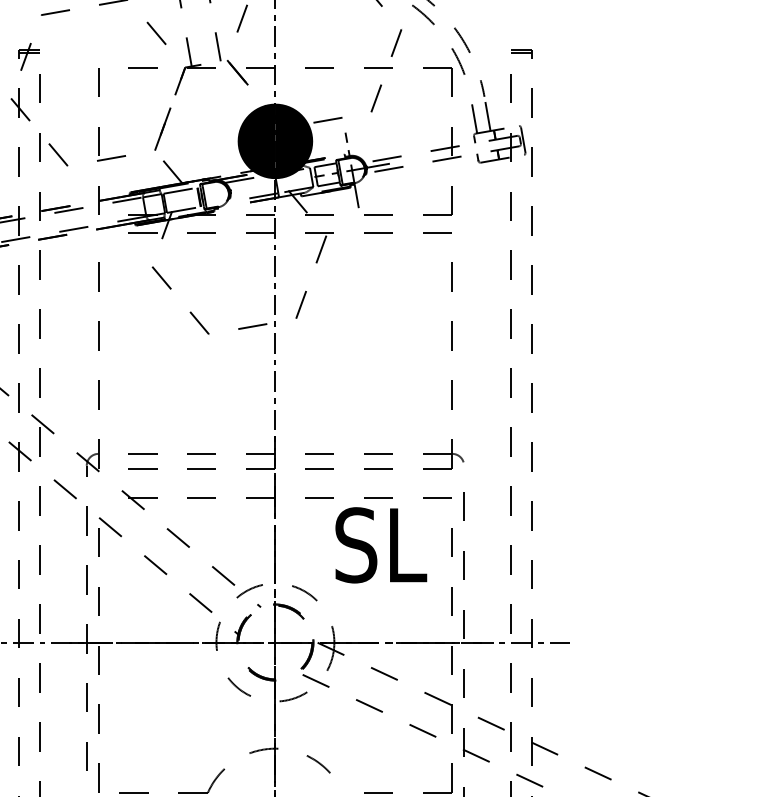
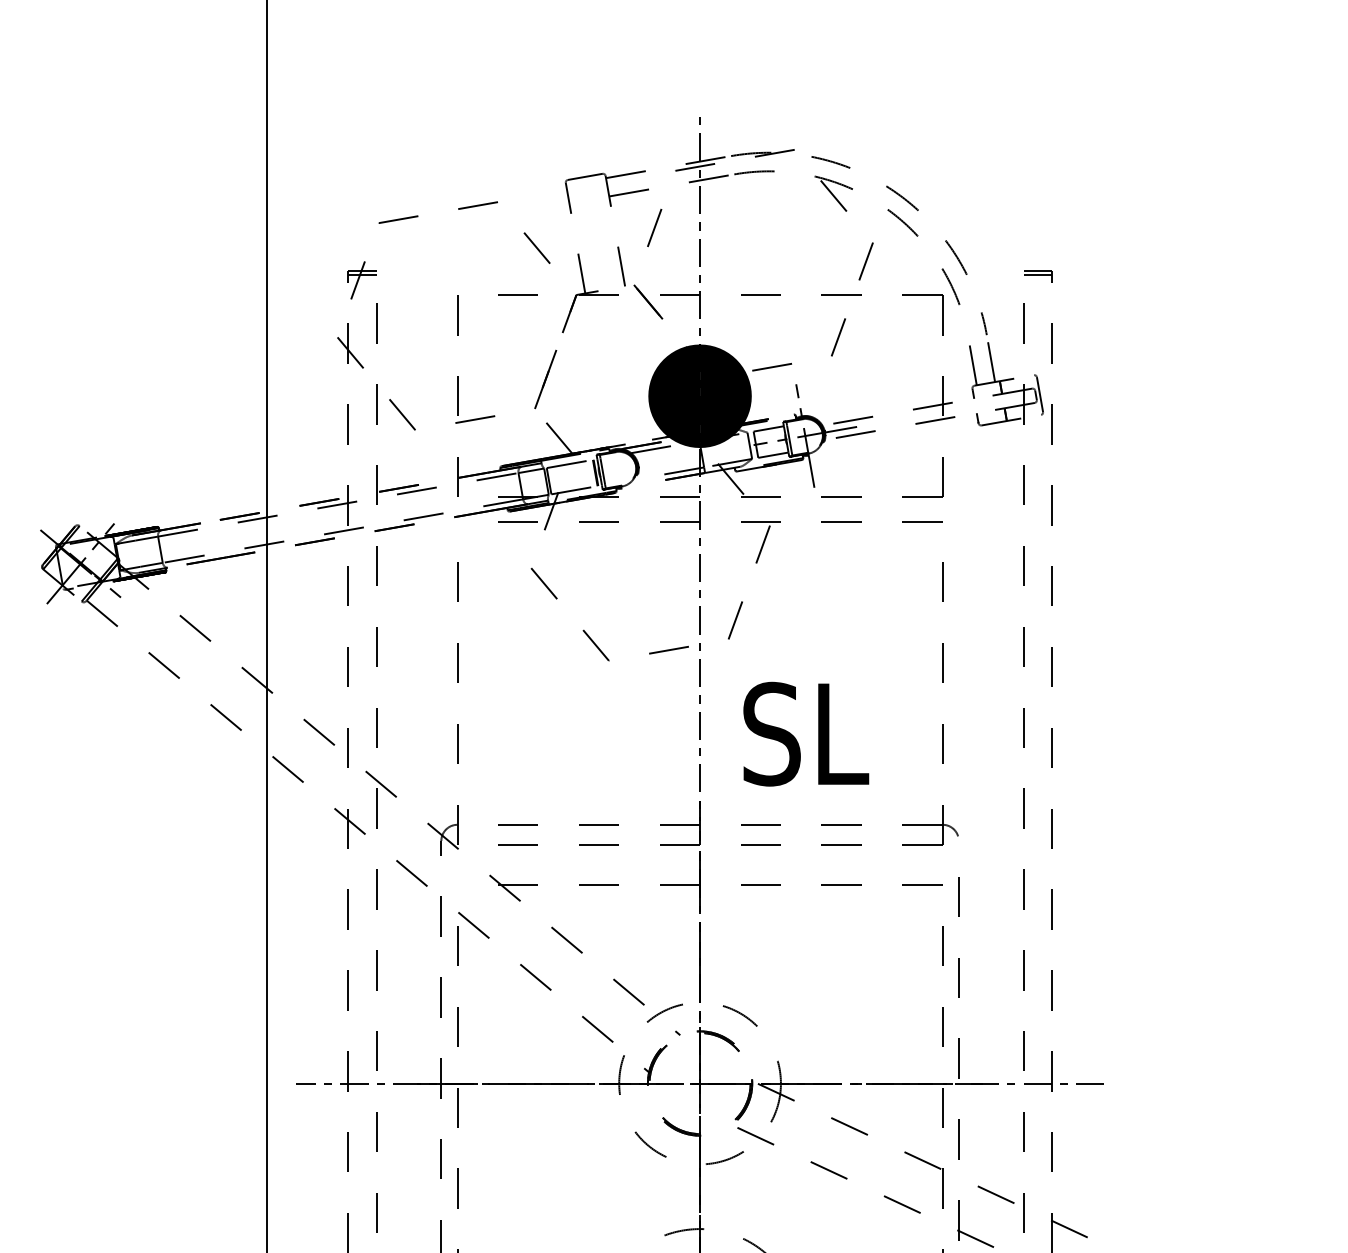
text: (381, 544) -> (806, 733), moved

